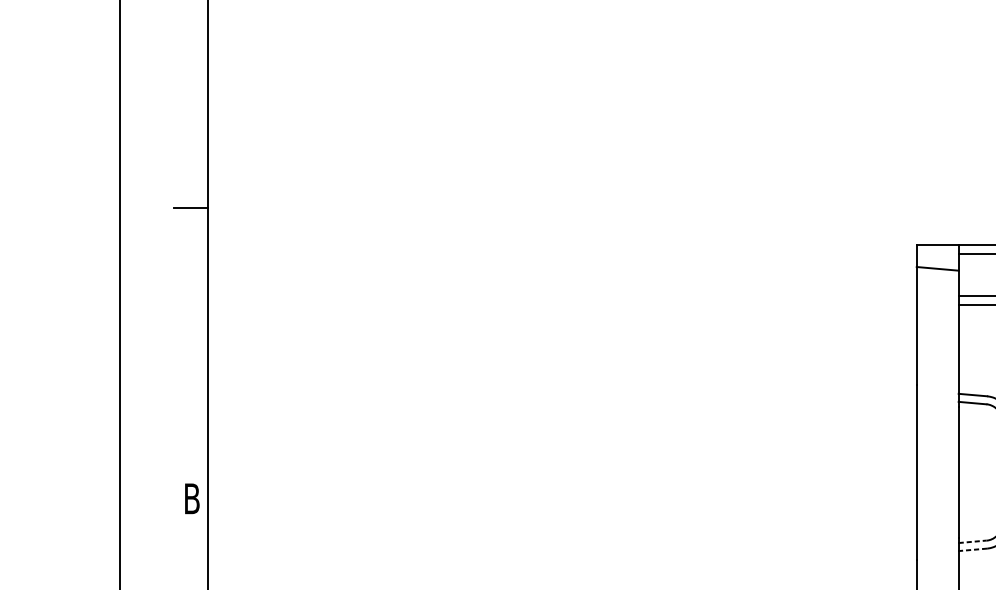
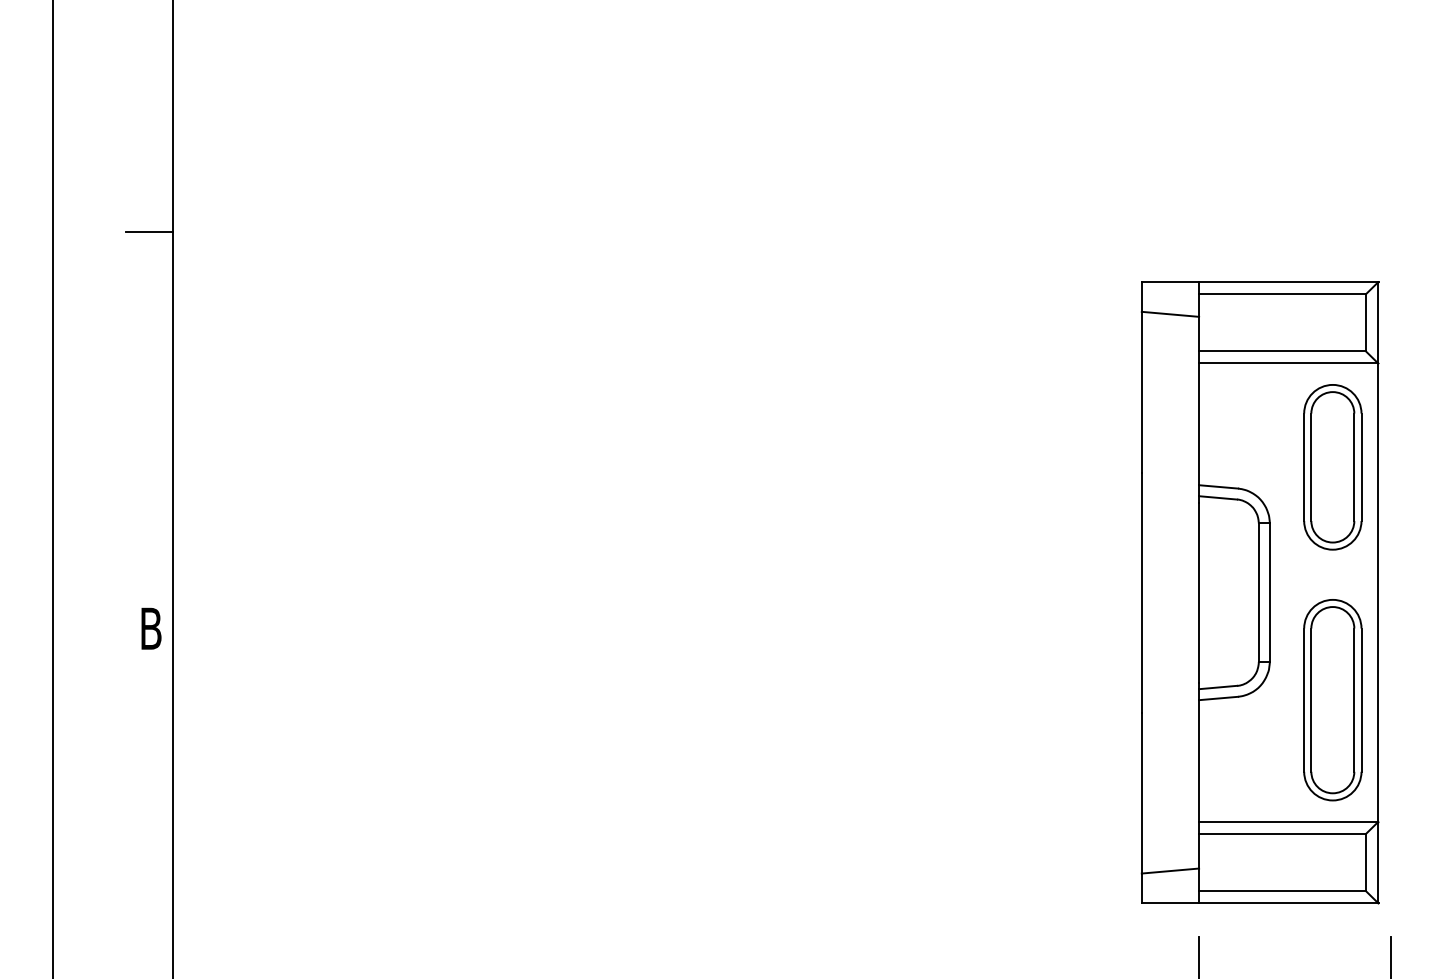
line: (972, 541) -> (1218, 687), dashed -> solid
line: (972, 549) -> (1218, 698), dashed -> solid

